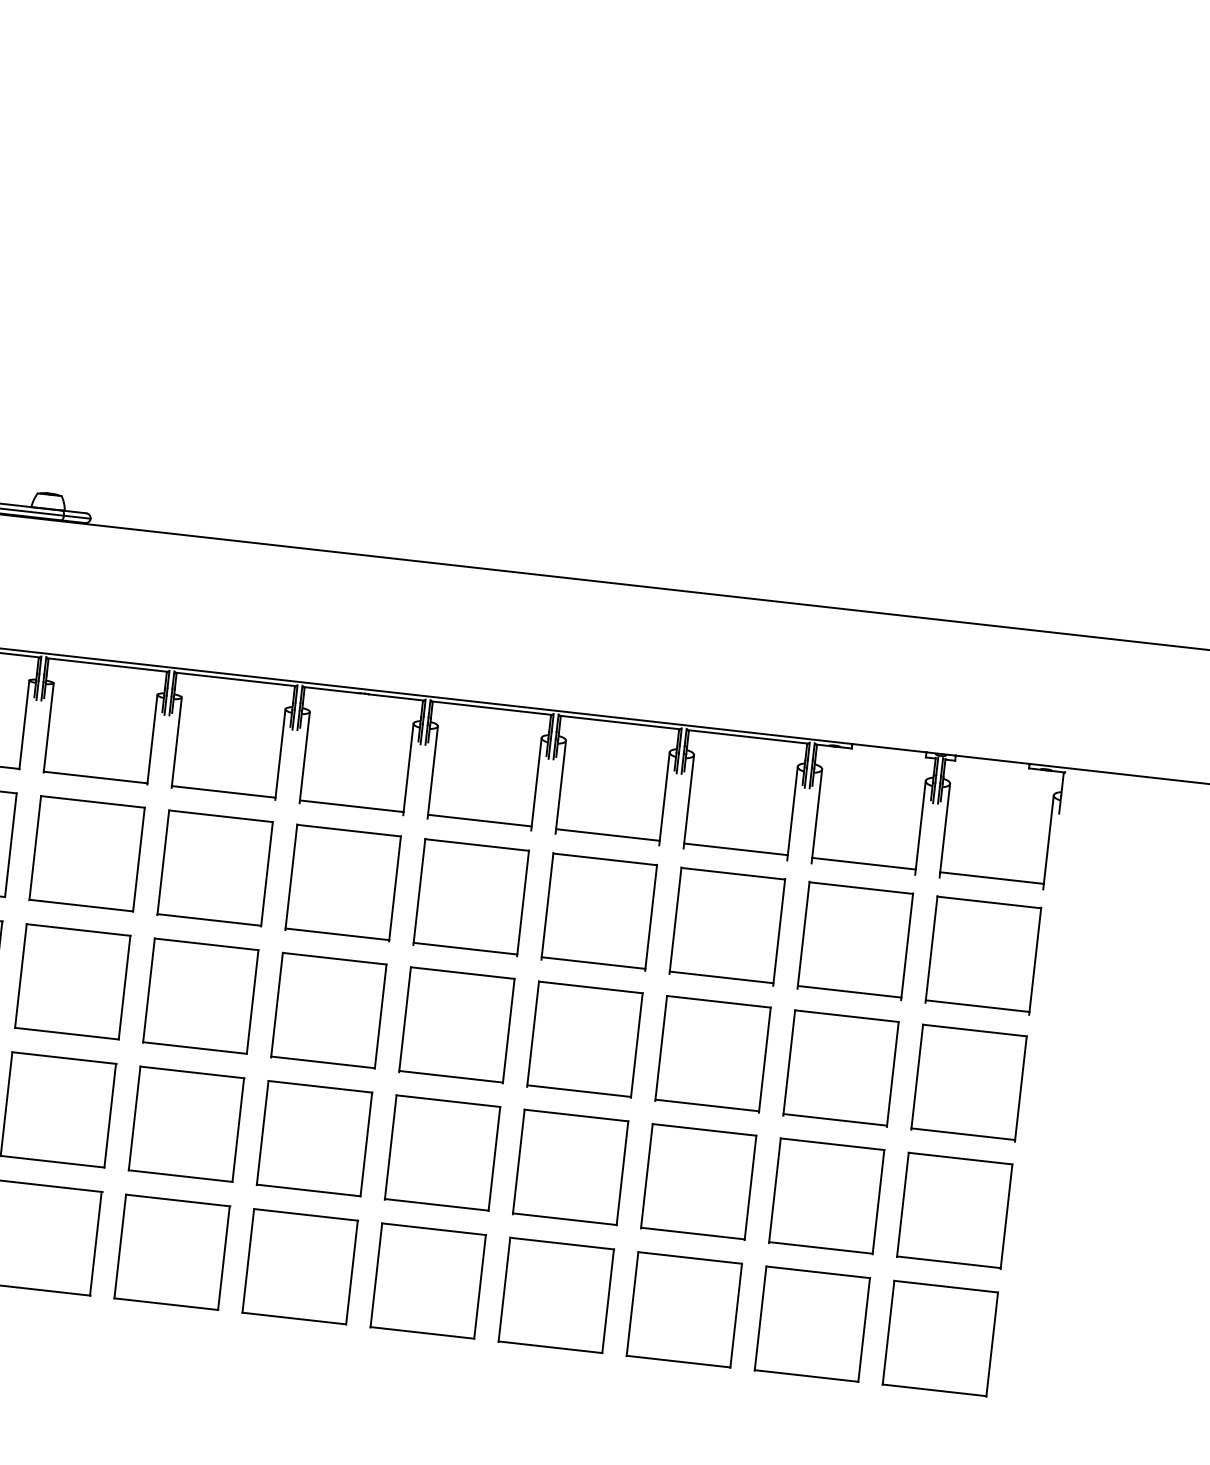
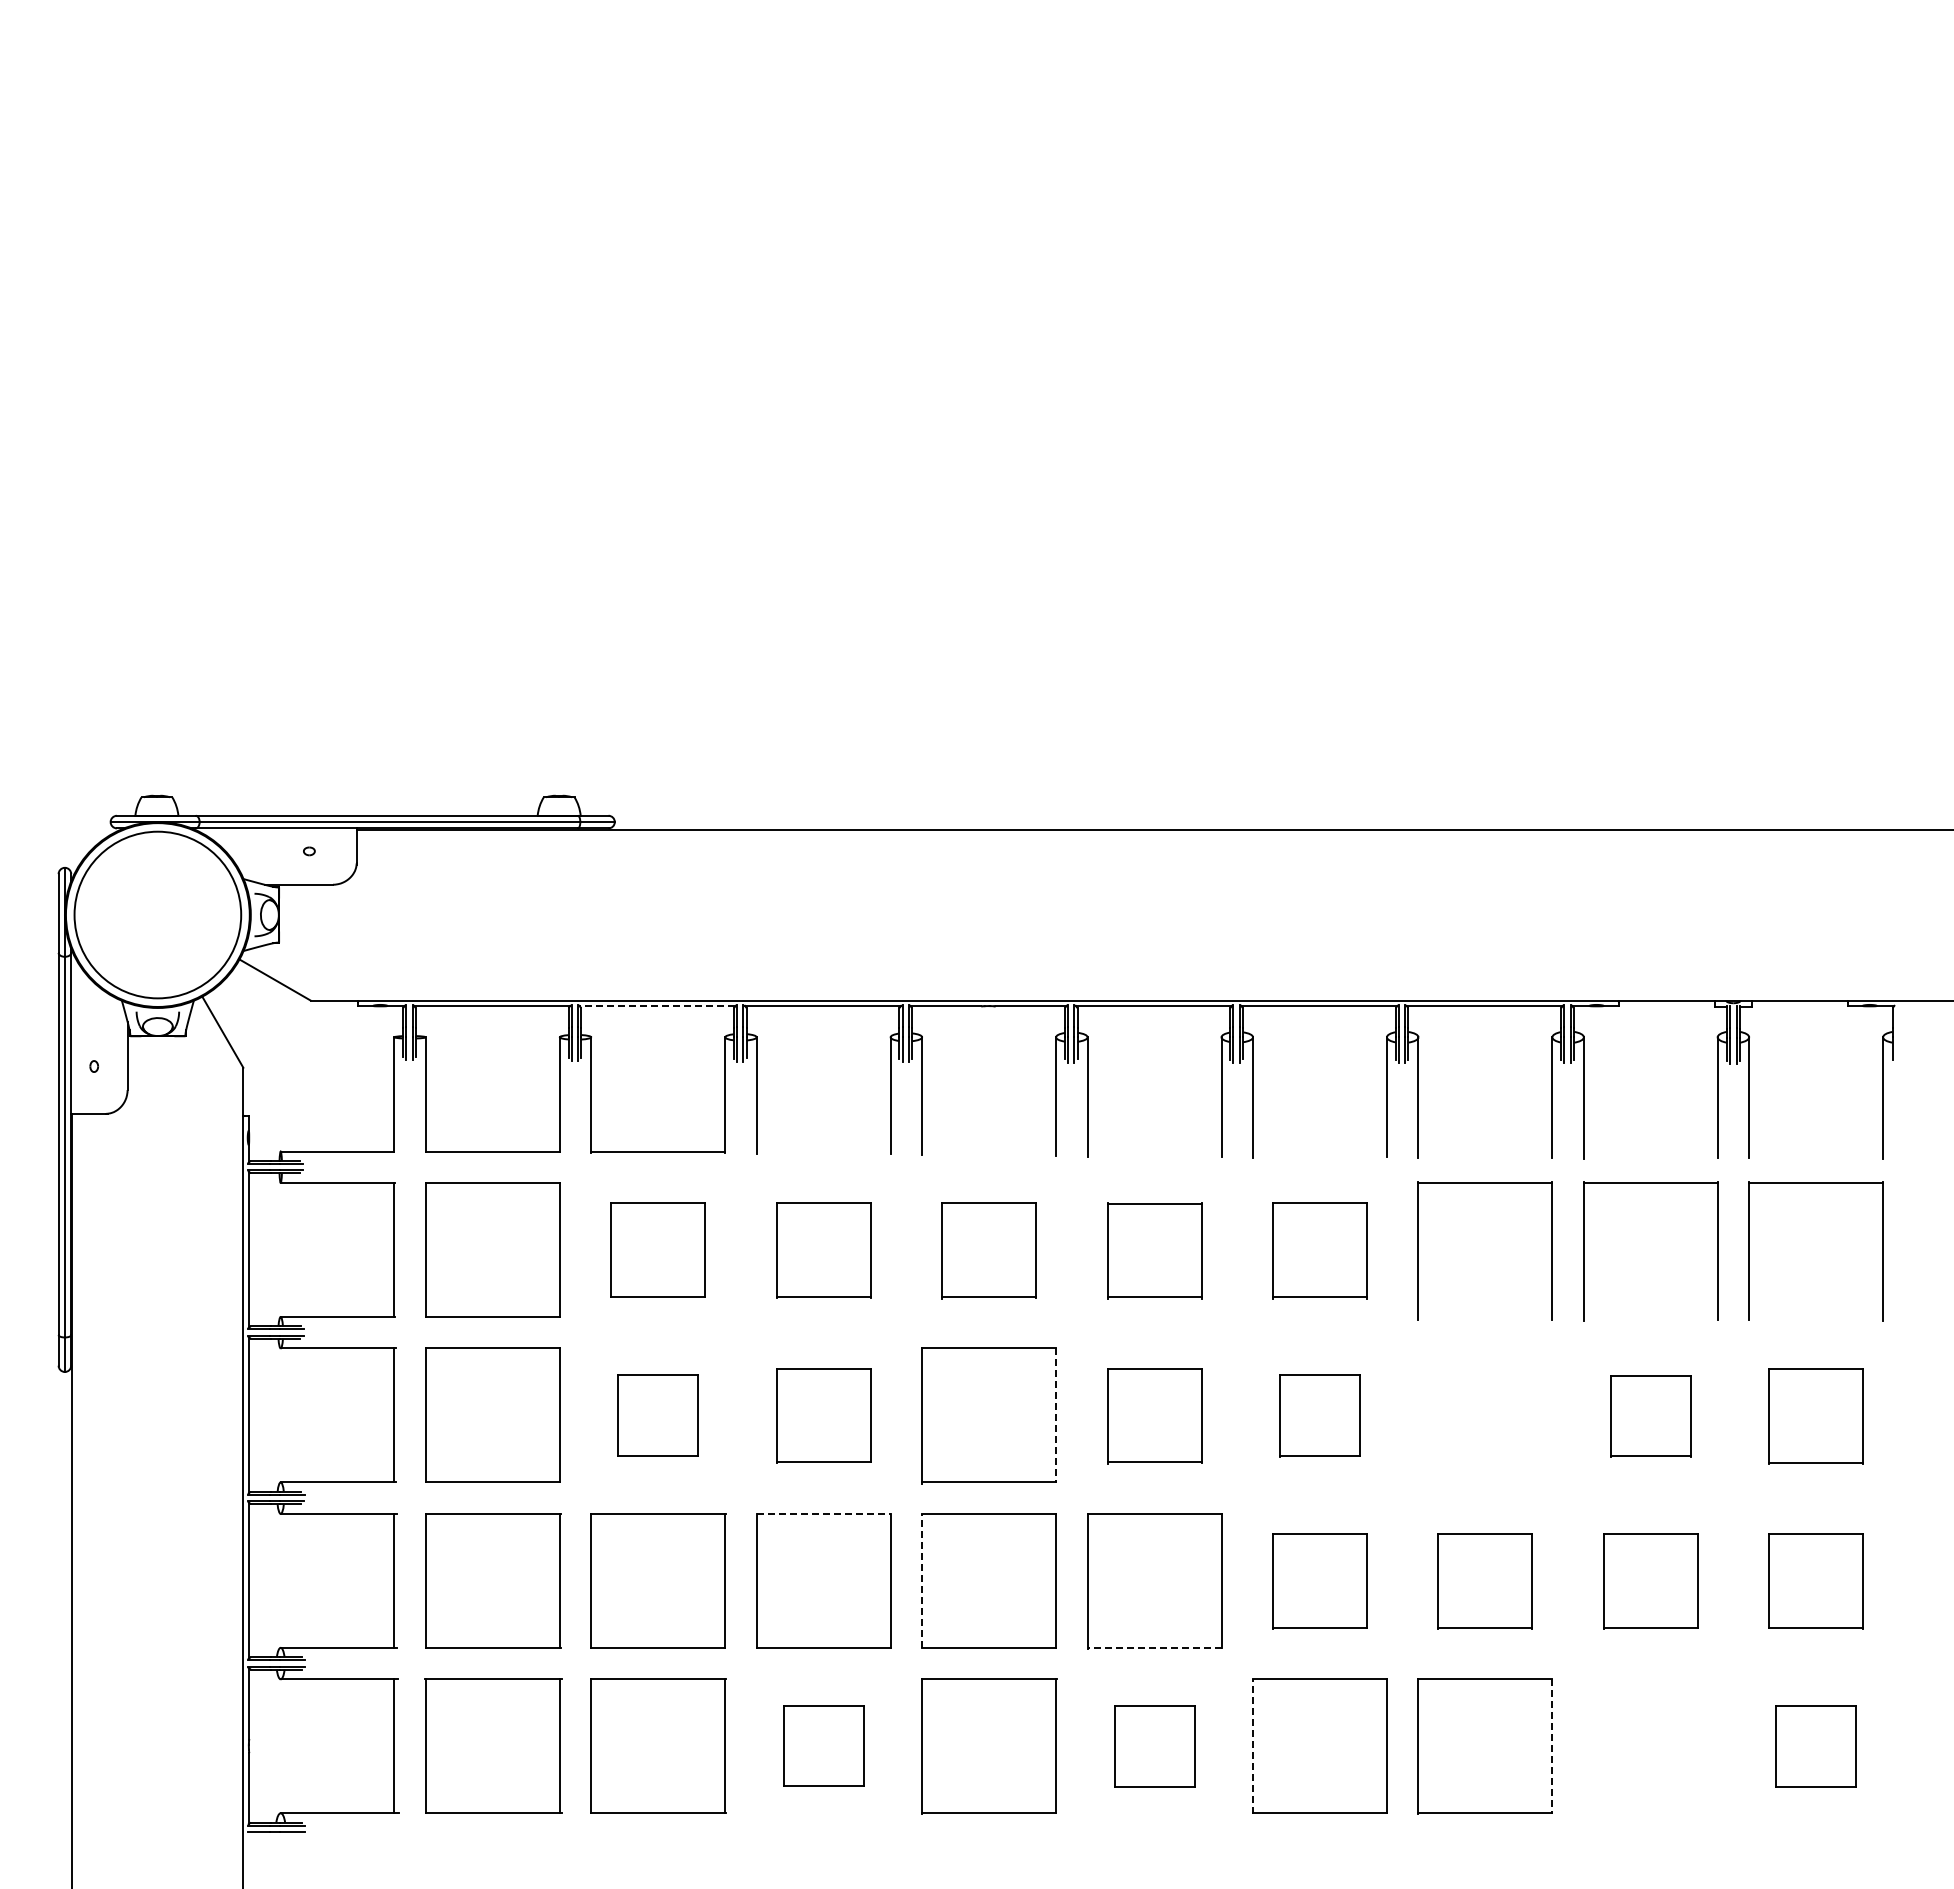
line: (107, 665) -> (657, 1006), solid -> dashed
line: (223, 791) -> (823, 1151), removed
line: (352, 806) -> (989, 1151), removed
line: (479, 820) -> (1154, 1151), removed
line: (607, 834) -> (1319, 1151), removed
line: (736, 849) -> (1485, 1151), removed
part: (86, 853) -> (657, 1249), size x0.7
line: (863, 863) -> (1650, 1151), removed
part: (214, 868) -> (823, 1250), size x0.7
line: (992, 878) -> (1816, 1151), removed
part: (342, 882) -> (988, 1250), size x0.7
part: (471, 898) -> (1154, 1251), size x0.7
part: (598, 911) -> (1319, 1250), size x0.7
line: (721, 977) -> (1485, 1316), removed
part: (72, 981) -> (657, 1415), size x0.6
line: (849, 991) -> (1650, 1316), removed
part: (200, 996) -> (823, 1415), size x0.7
line: (977, 1005) -> (1816, 1316), removed
line: (380, 1017) -> (1056, 1416), solid -> dashed
part: (456, 1024) -> (1154, 1415), size x0.7
part: (584, 1039) -> (1319, 1415), size x0.6
part: (712, 1053) -> (1484, 1415), removed
part: (840, 1068) -> (1650, 1416), size x0.6
line: (192, 1072) -> (824, 1513), solid -> dashed
part: (968, 1083) -> (1815, 1416), size x0.7
line: (262, 1132) -> (922, 1580), solid -> dashed
part: (570, 1167) -> (1319, 1581), size x0.7
part: (697, 1182) -> (1484, 1581), size x0.7
part: (826, 1196) -> (1650, 1581), size x0.7
line: (436, 1204) -> (1154, 1647), solid -> dashed
part: (954, 1210) -> (1815, 1581), size x0.7
part: (172, 1251) -> (823, 1745), size x0.6
part: (428, 1281) -> (1154, 1746), size x0.6
line: (504, 1289) -> (1253, 1746), solid -> dashed
line: (736, 1316) -> (1552, 1747), solid -> dashed
part: (812, 1324) -> (1650, 1746), removed
part: (939, 1338) -> (1815, 1746), size x0.6

